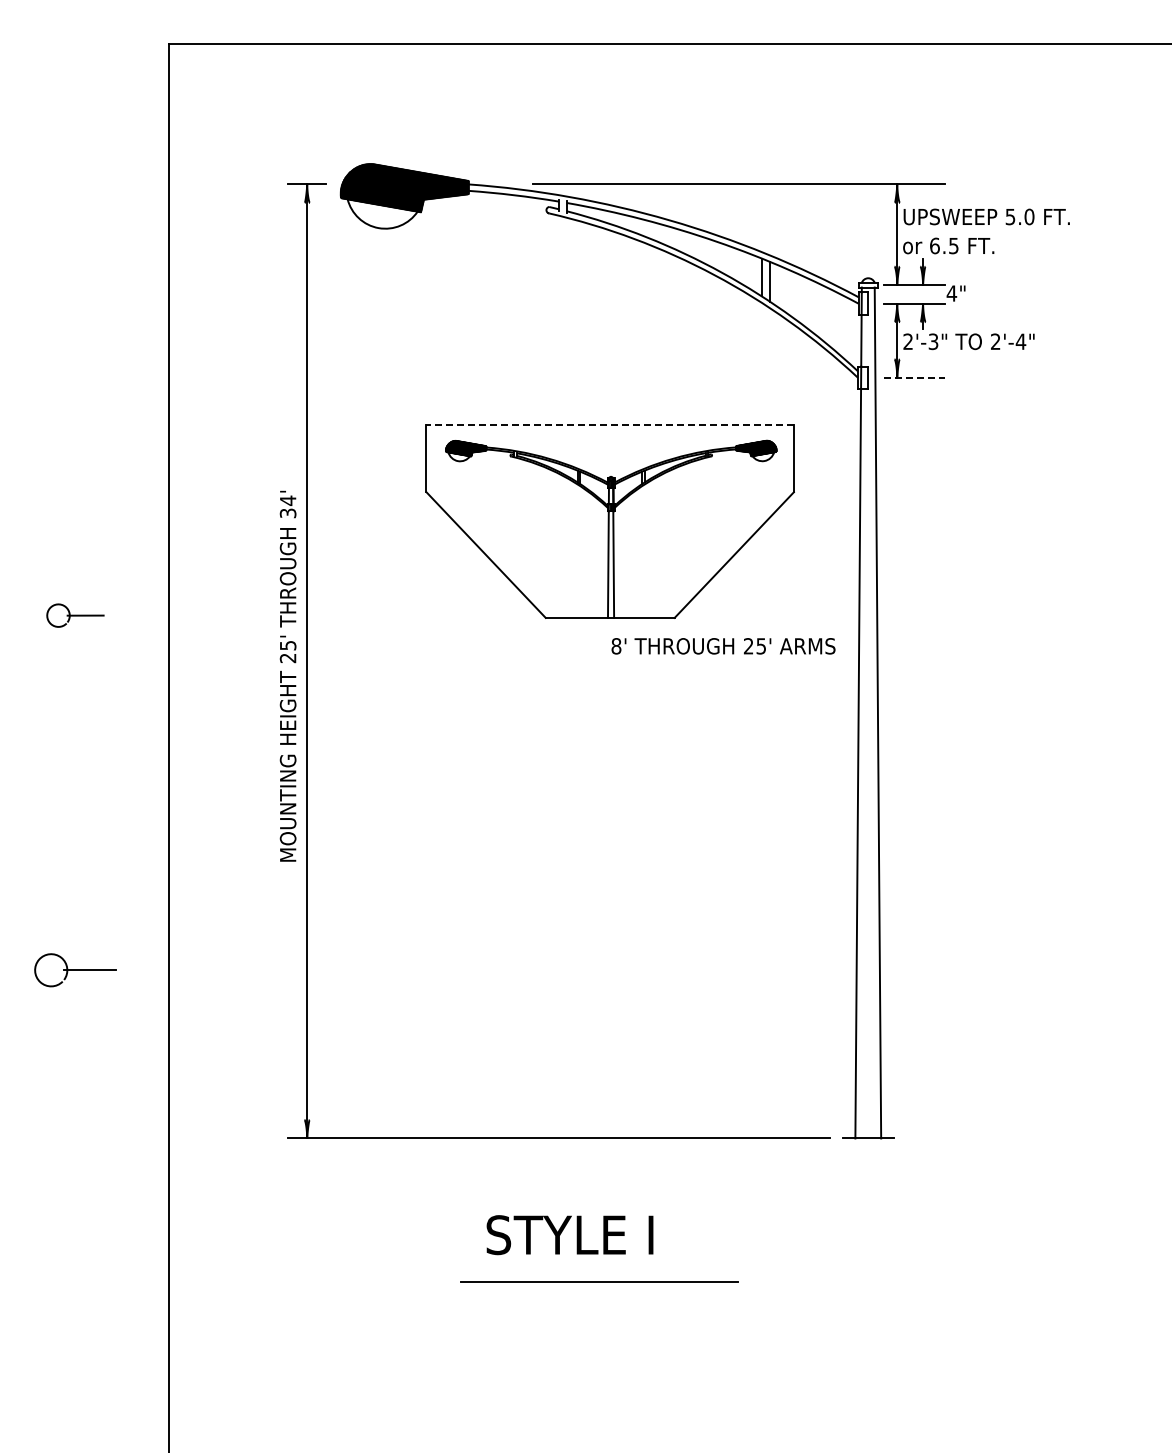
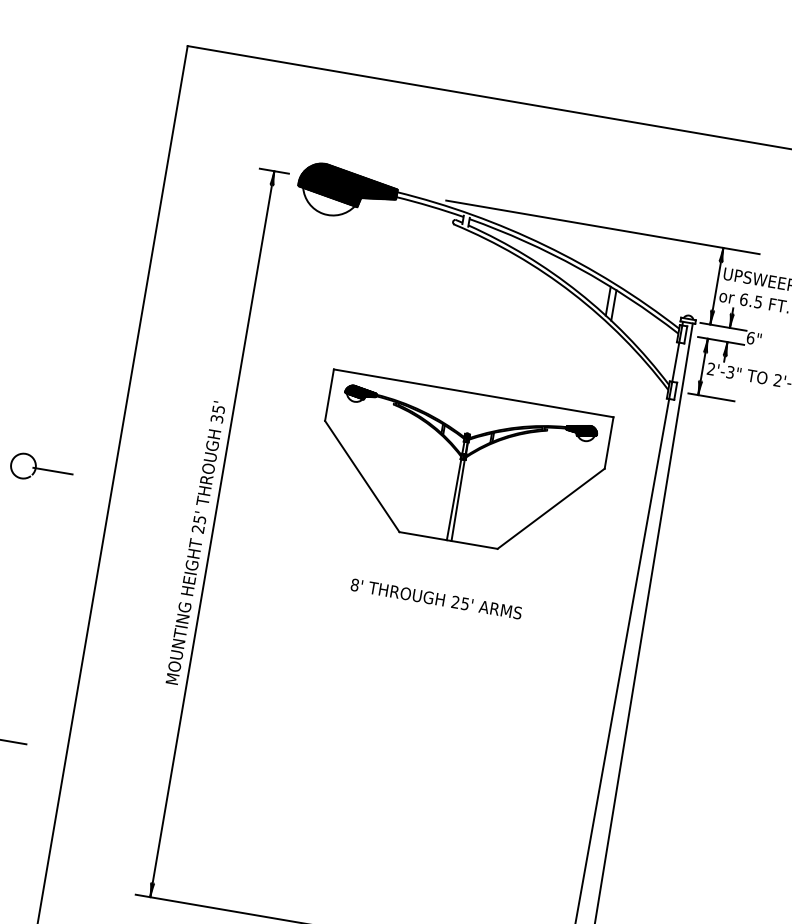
text: (951, 293) -> (750, 338), 4" -> 6"
line: (915, 377) -> (712, 397), dashed -> solid
line: (610, 424) -> (473, 393), dashed -> solid
text: (288, 500) -> (219, 409), 34' -> 35'
part: (75, 615) -> (41, 469), size x1.43
text: (723, 646) -> (436, 599), moved

